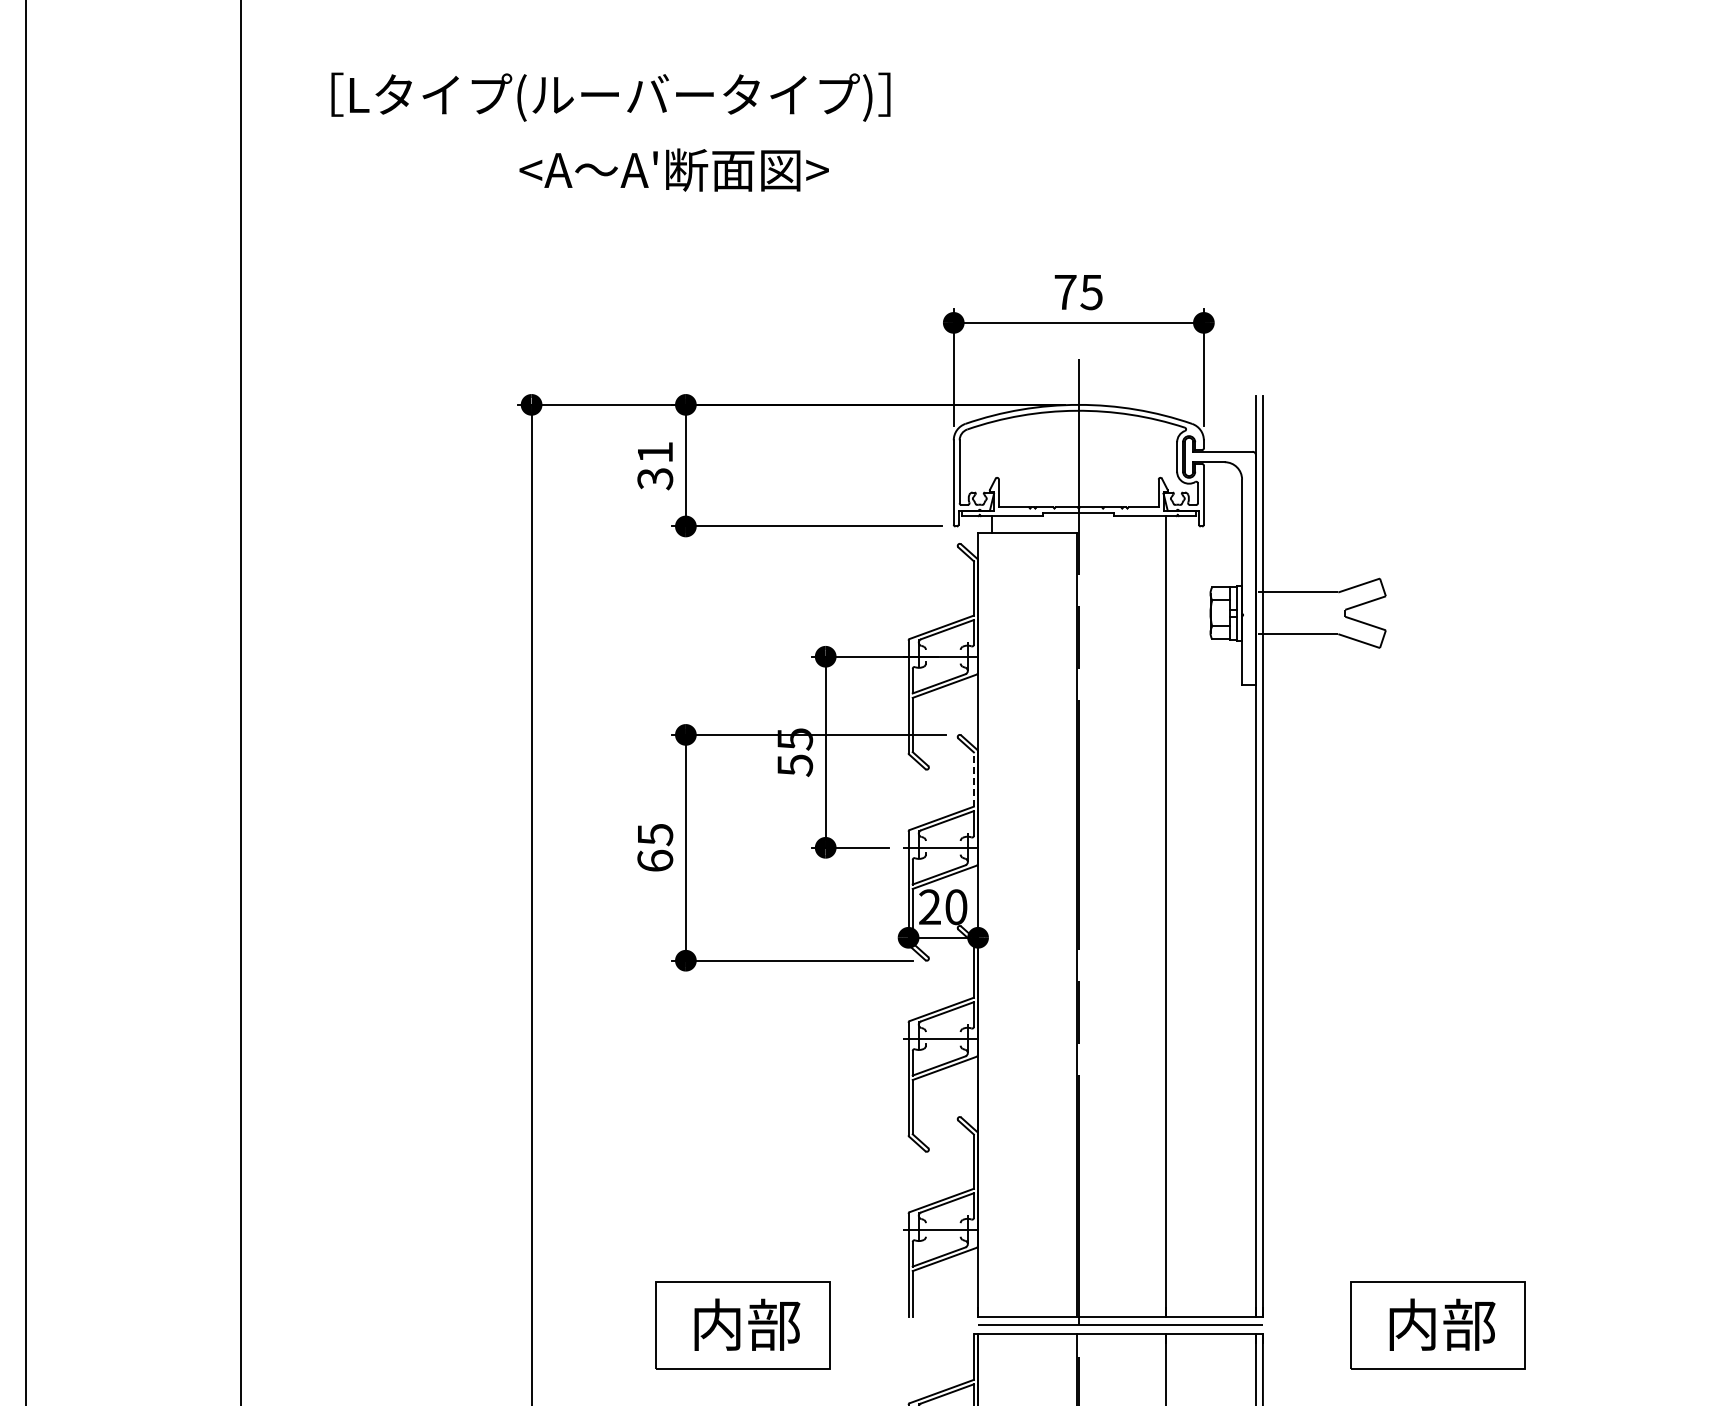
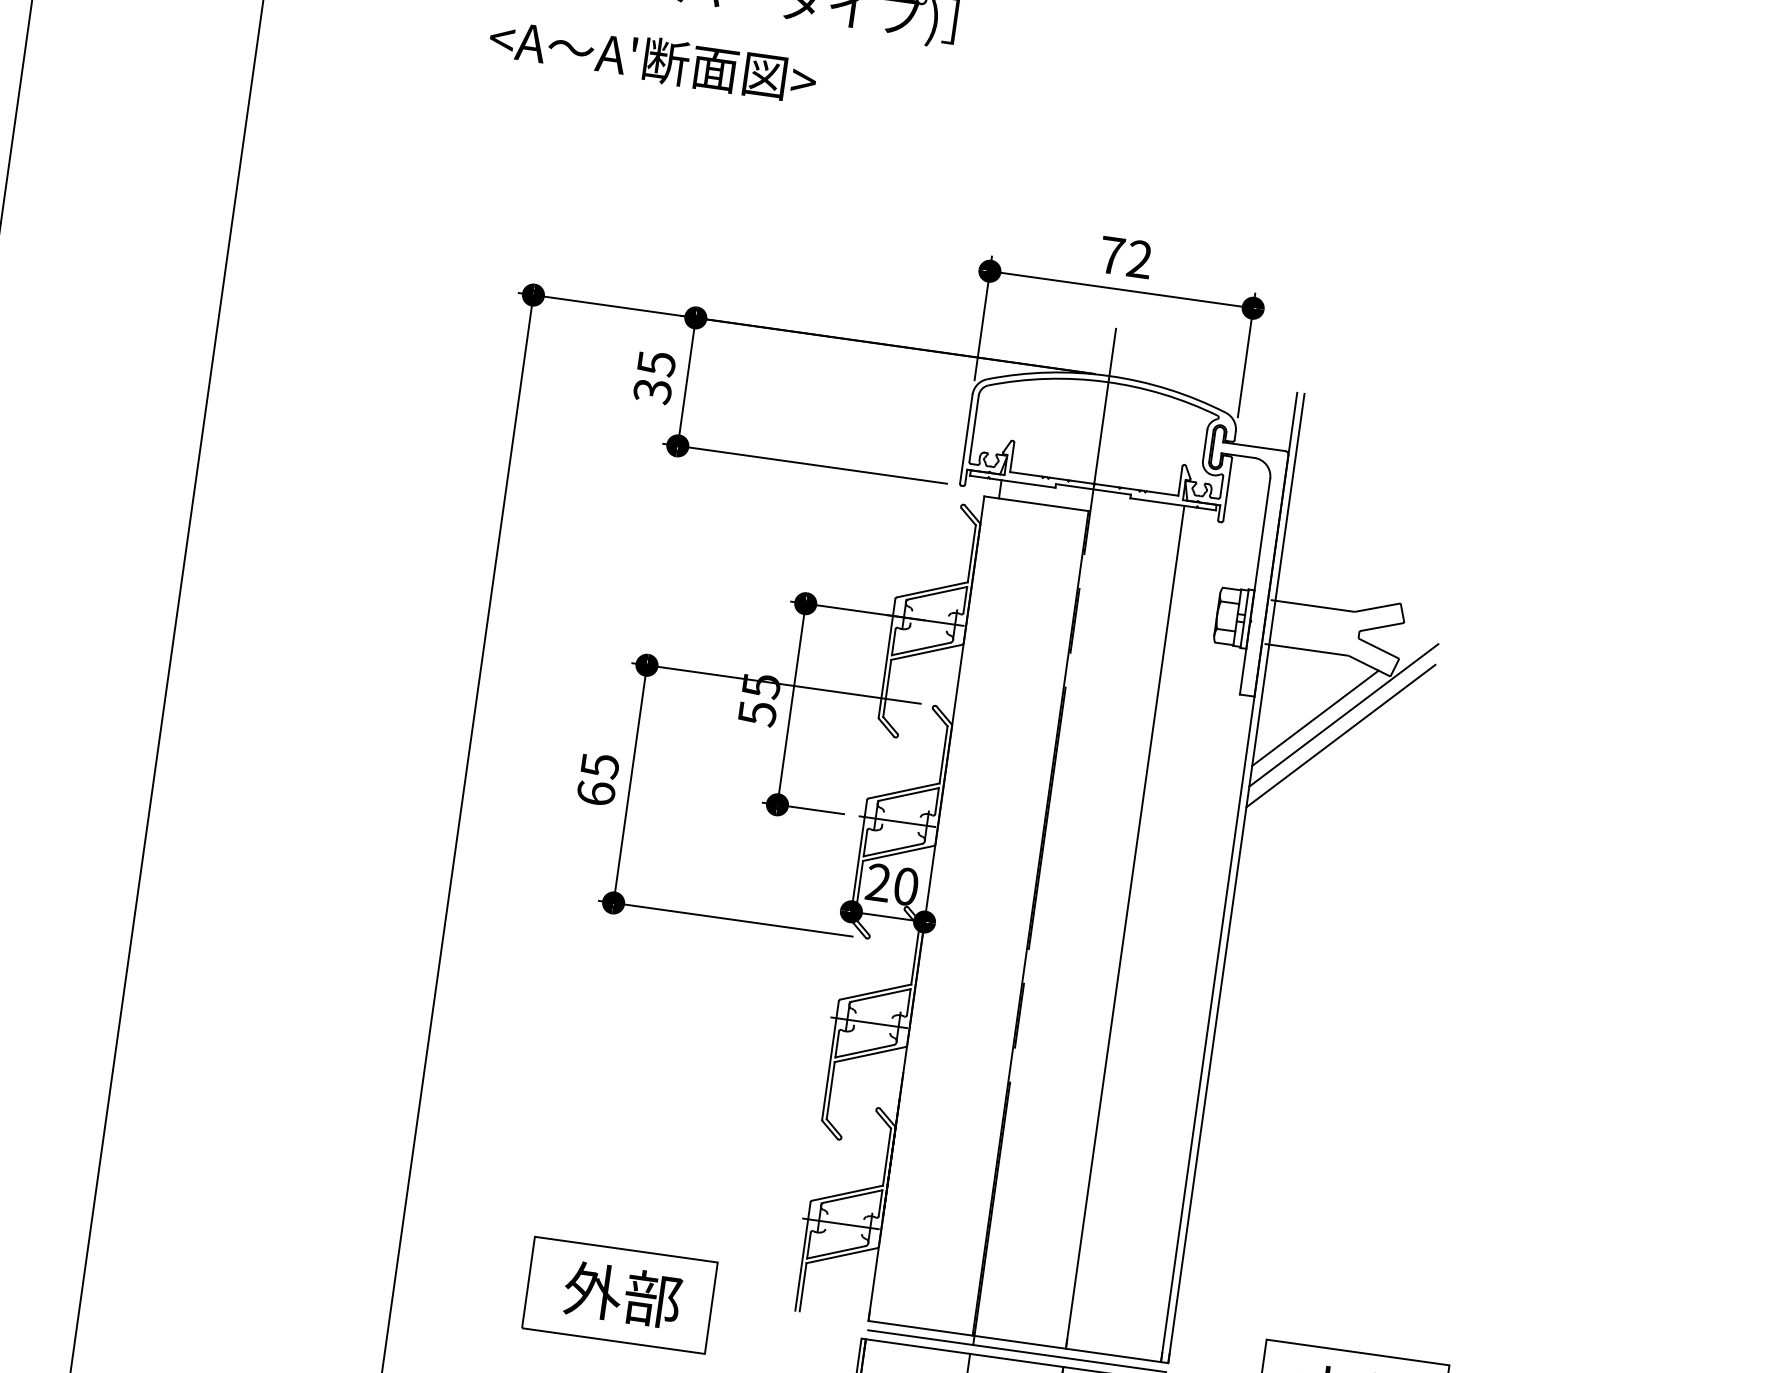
text: (673, 169) -> (652, 59), moved
text: (1091, 292) -> (1139, 259), 75 -> 72
text: (655, 452) -> (656, 363), 31 -> 35
line: (1341, 690) -> (1343, 715), added
line: (1315, 696) -> (1315, 718), added
line: (1341, 709) -> (1340, 735), added
line: (973, 779) -> (943, 754), dashed -> solid
text: (717, 1324) -> (593, 1290), 内部 -> 外部

